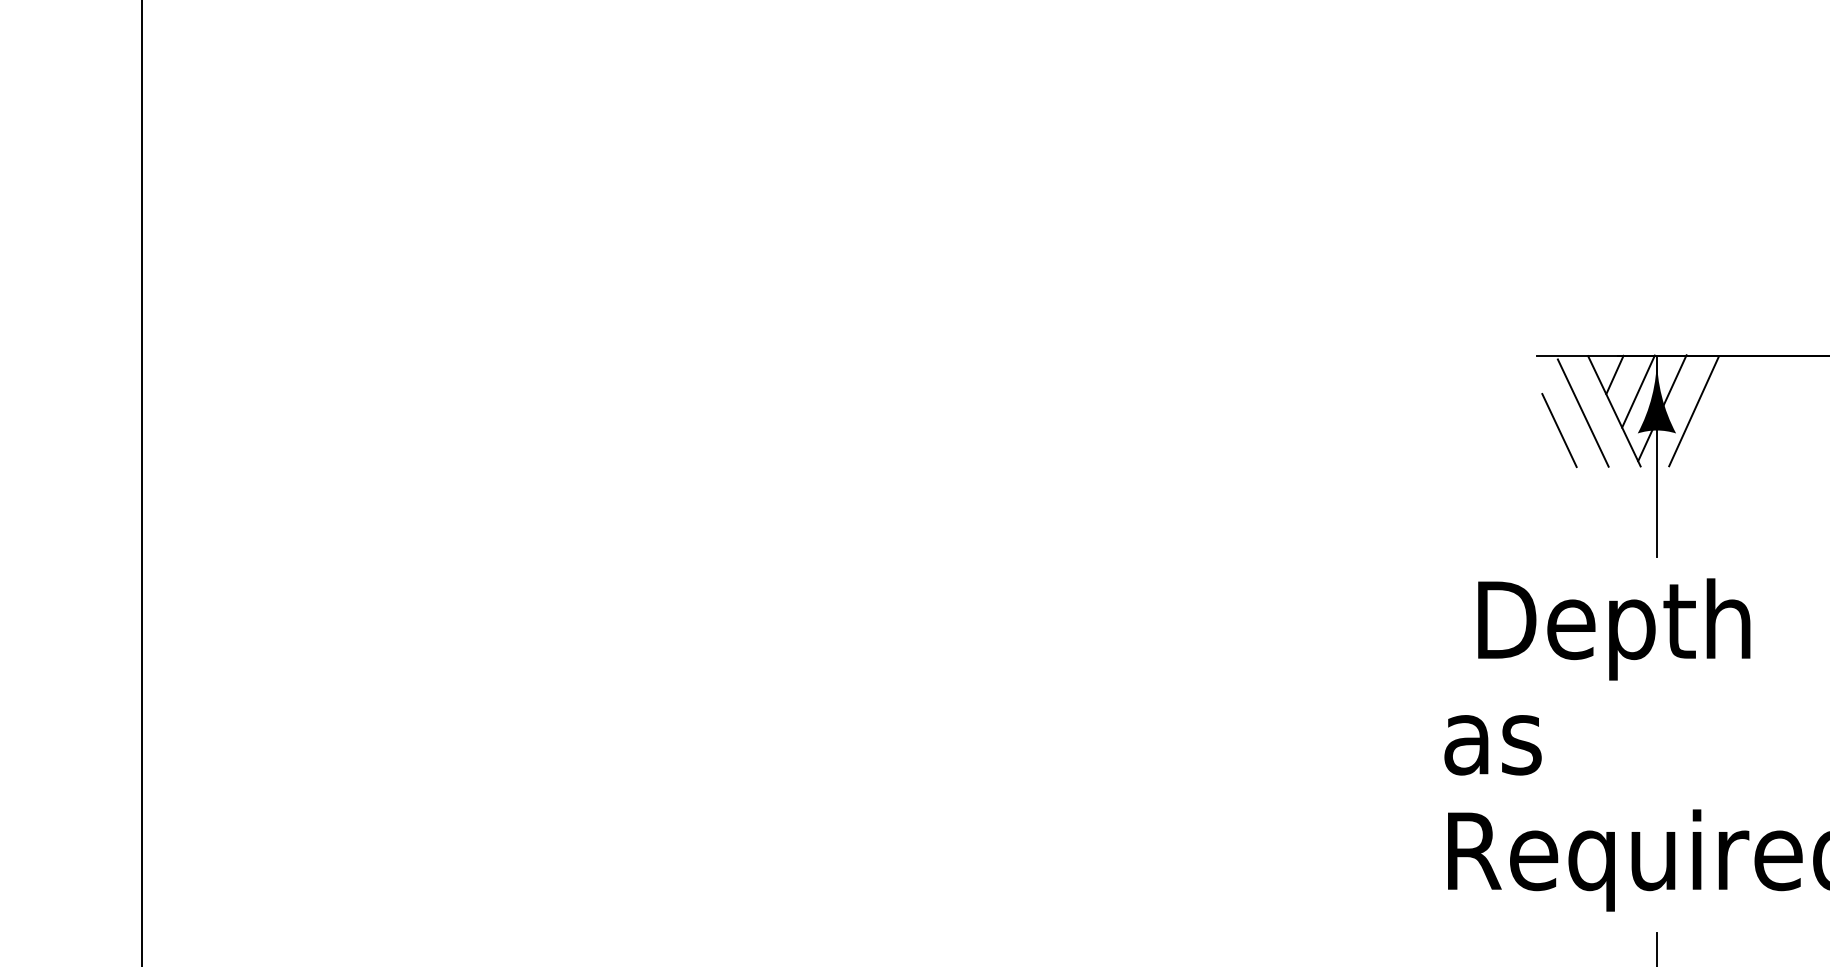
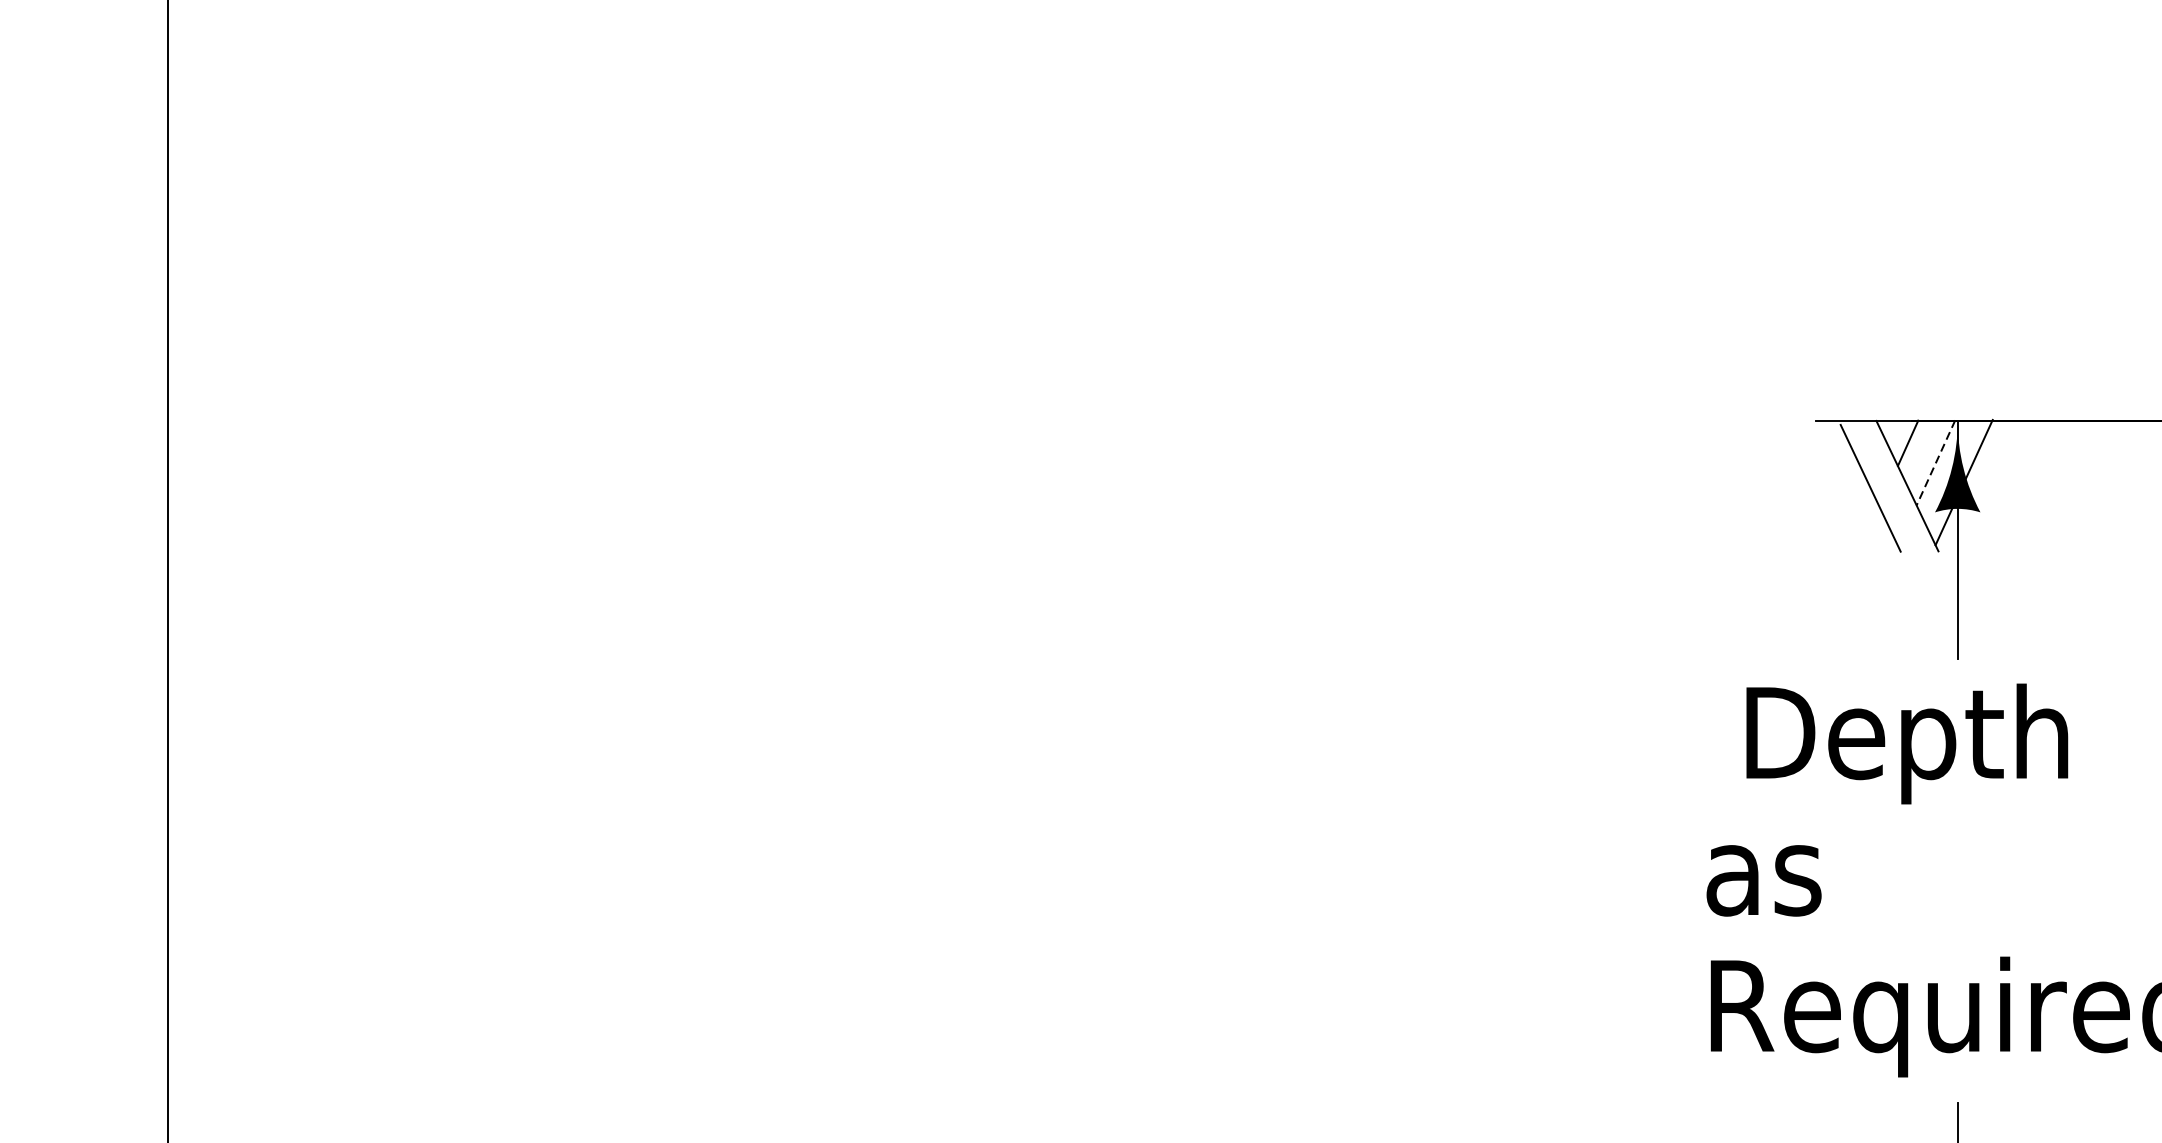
line: (1638, 391) -> (1935, 462), solid -> dashed
line: (1693, 411) -> (2000, 486), removed
line: (1559, 430) -> (1842, 508), removed

